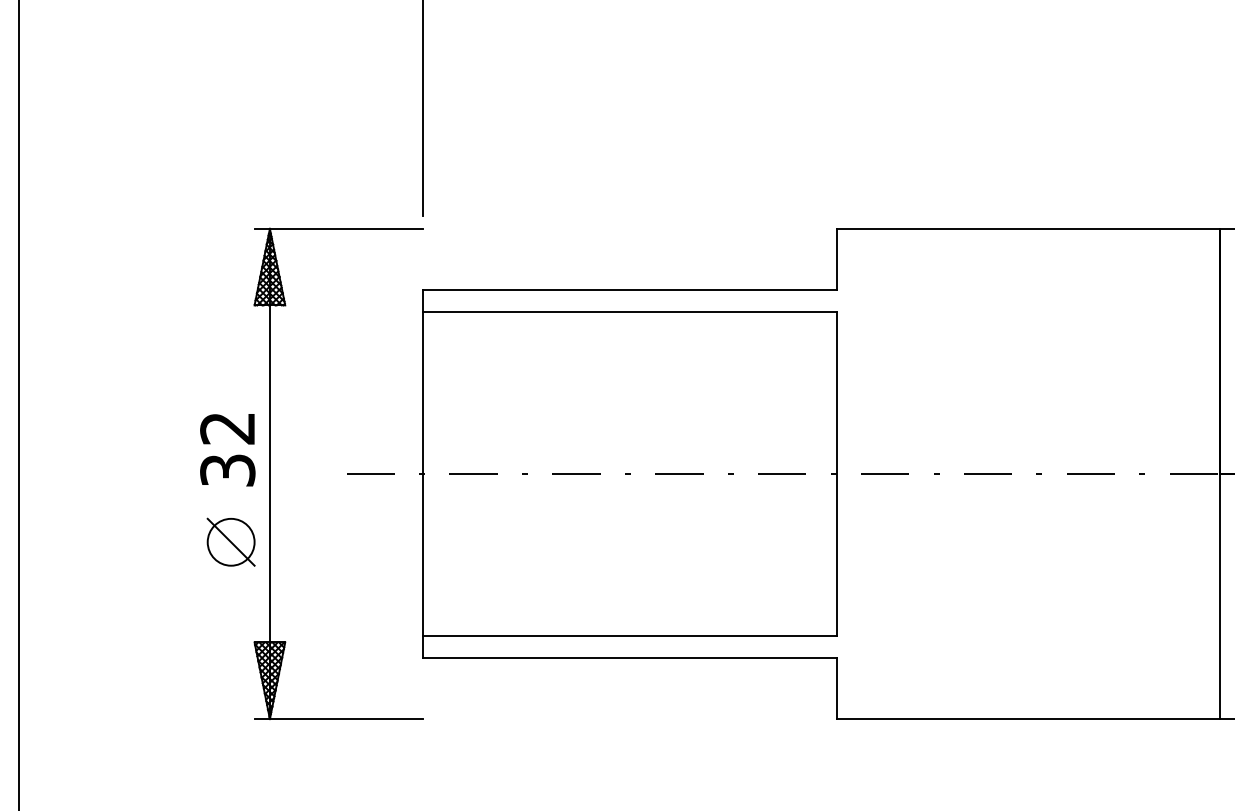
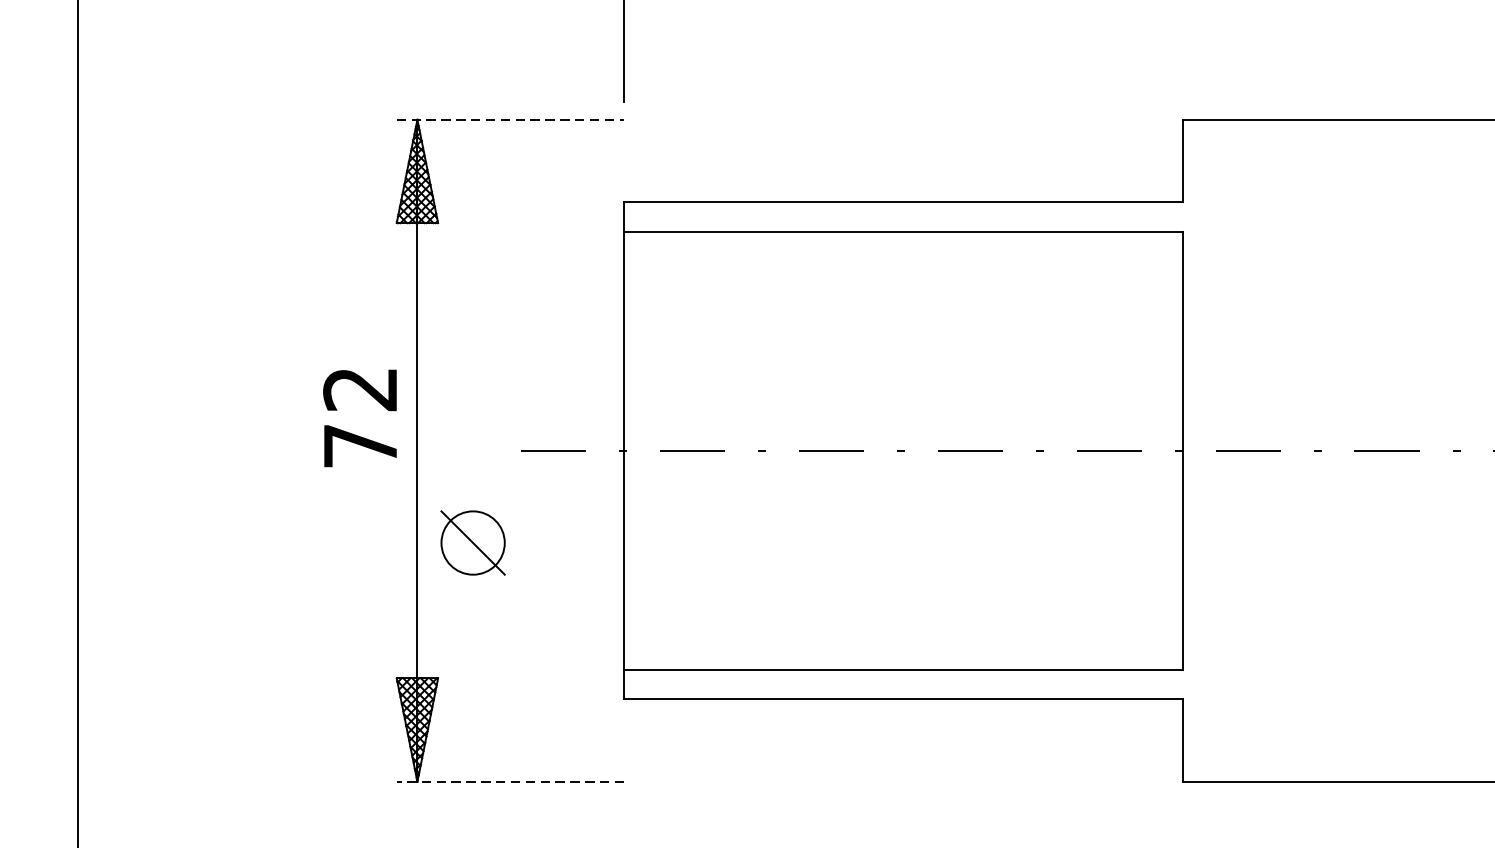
line: (339, 228) -> (511, 119), solid -> dashed
text: (227, 470) -> (360, 446), 32 -> 72
part: (230, 541) -> (472, 541), moved
line: (338, 719) -> (510, 782), solid -> dashed

